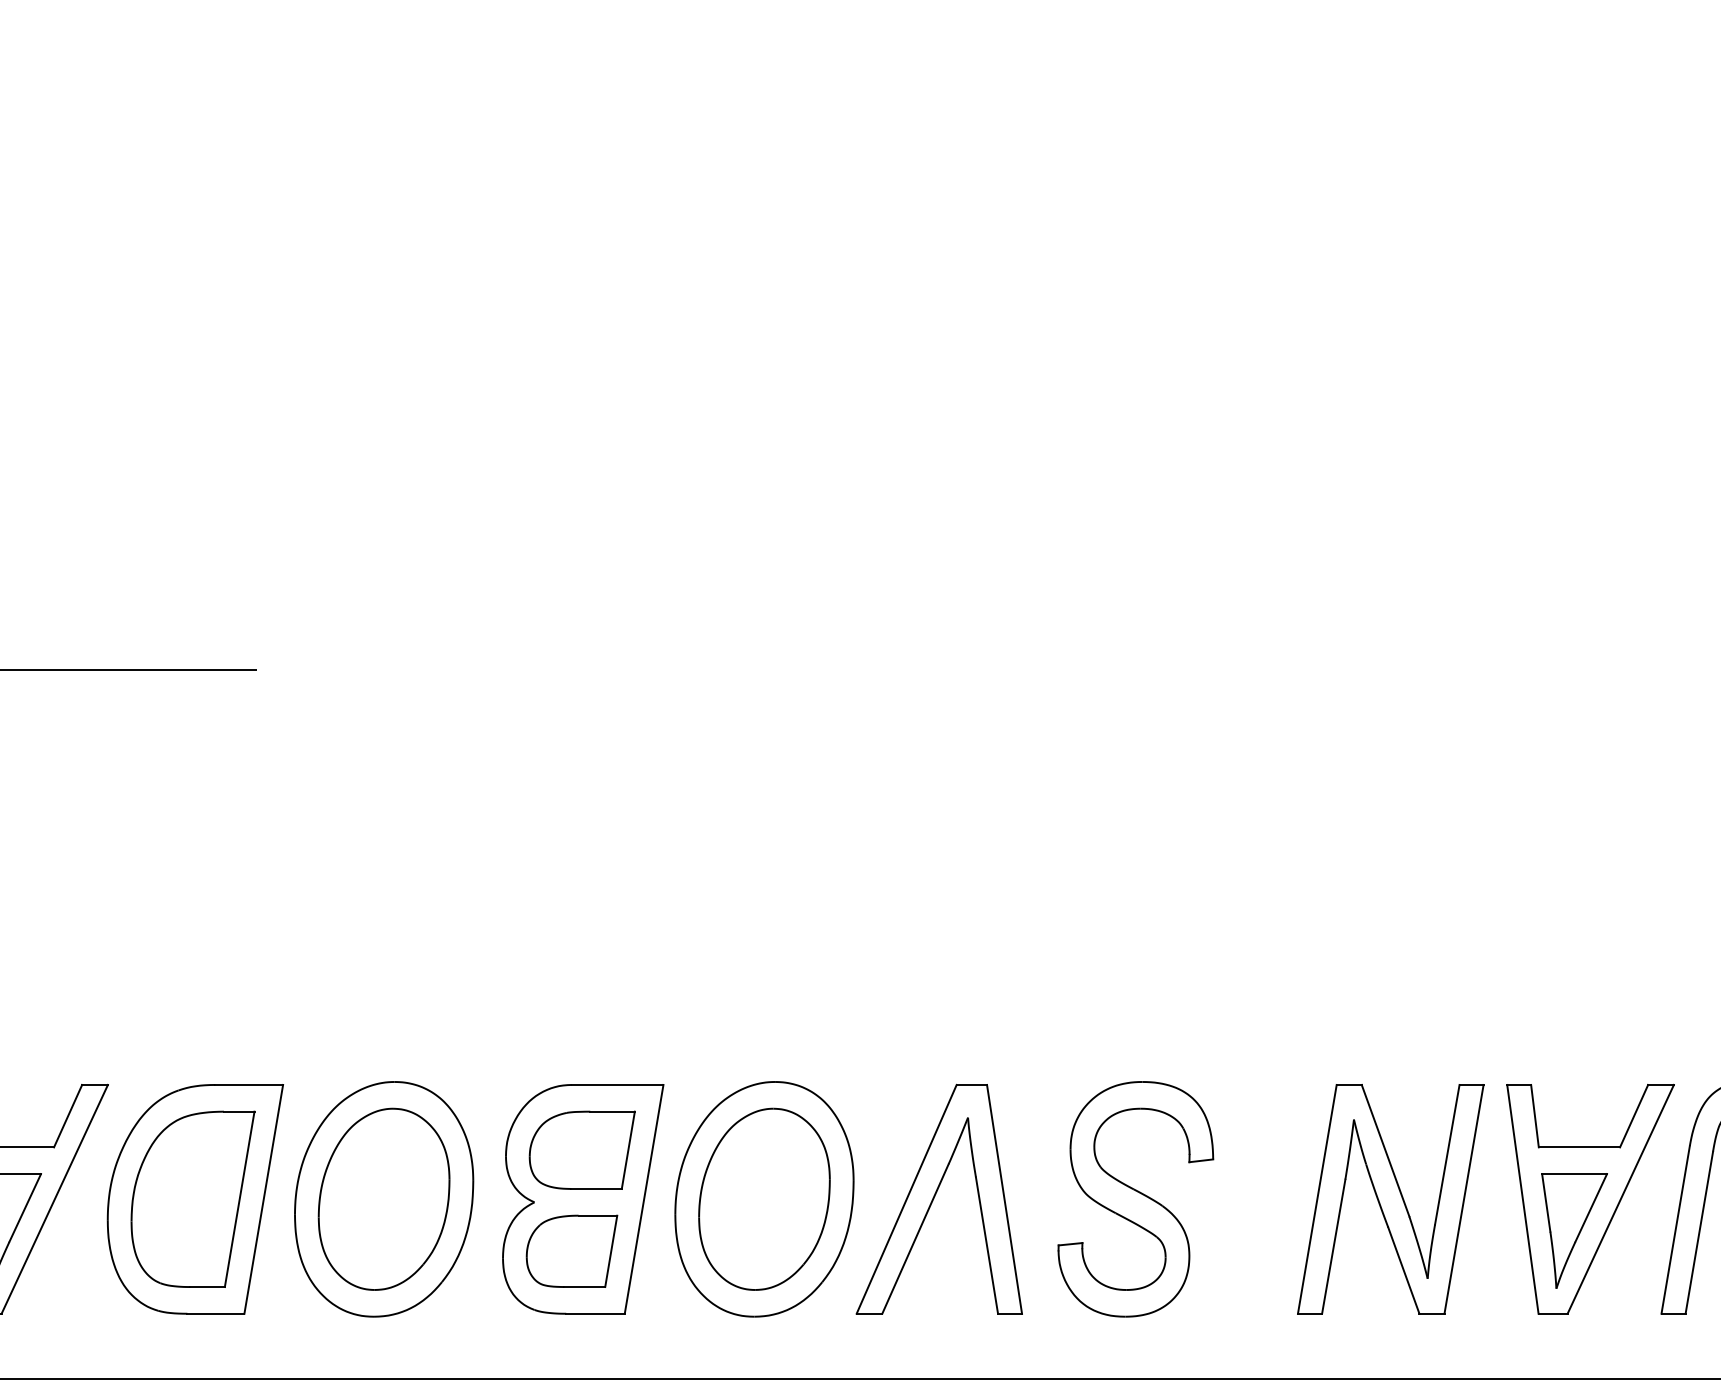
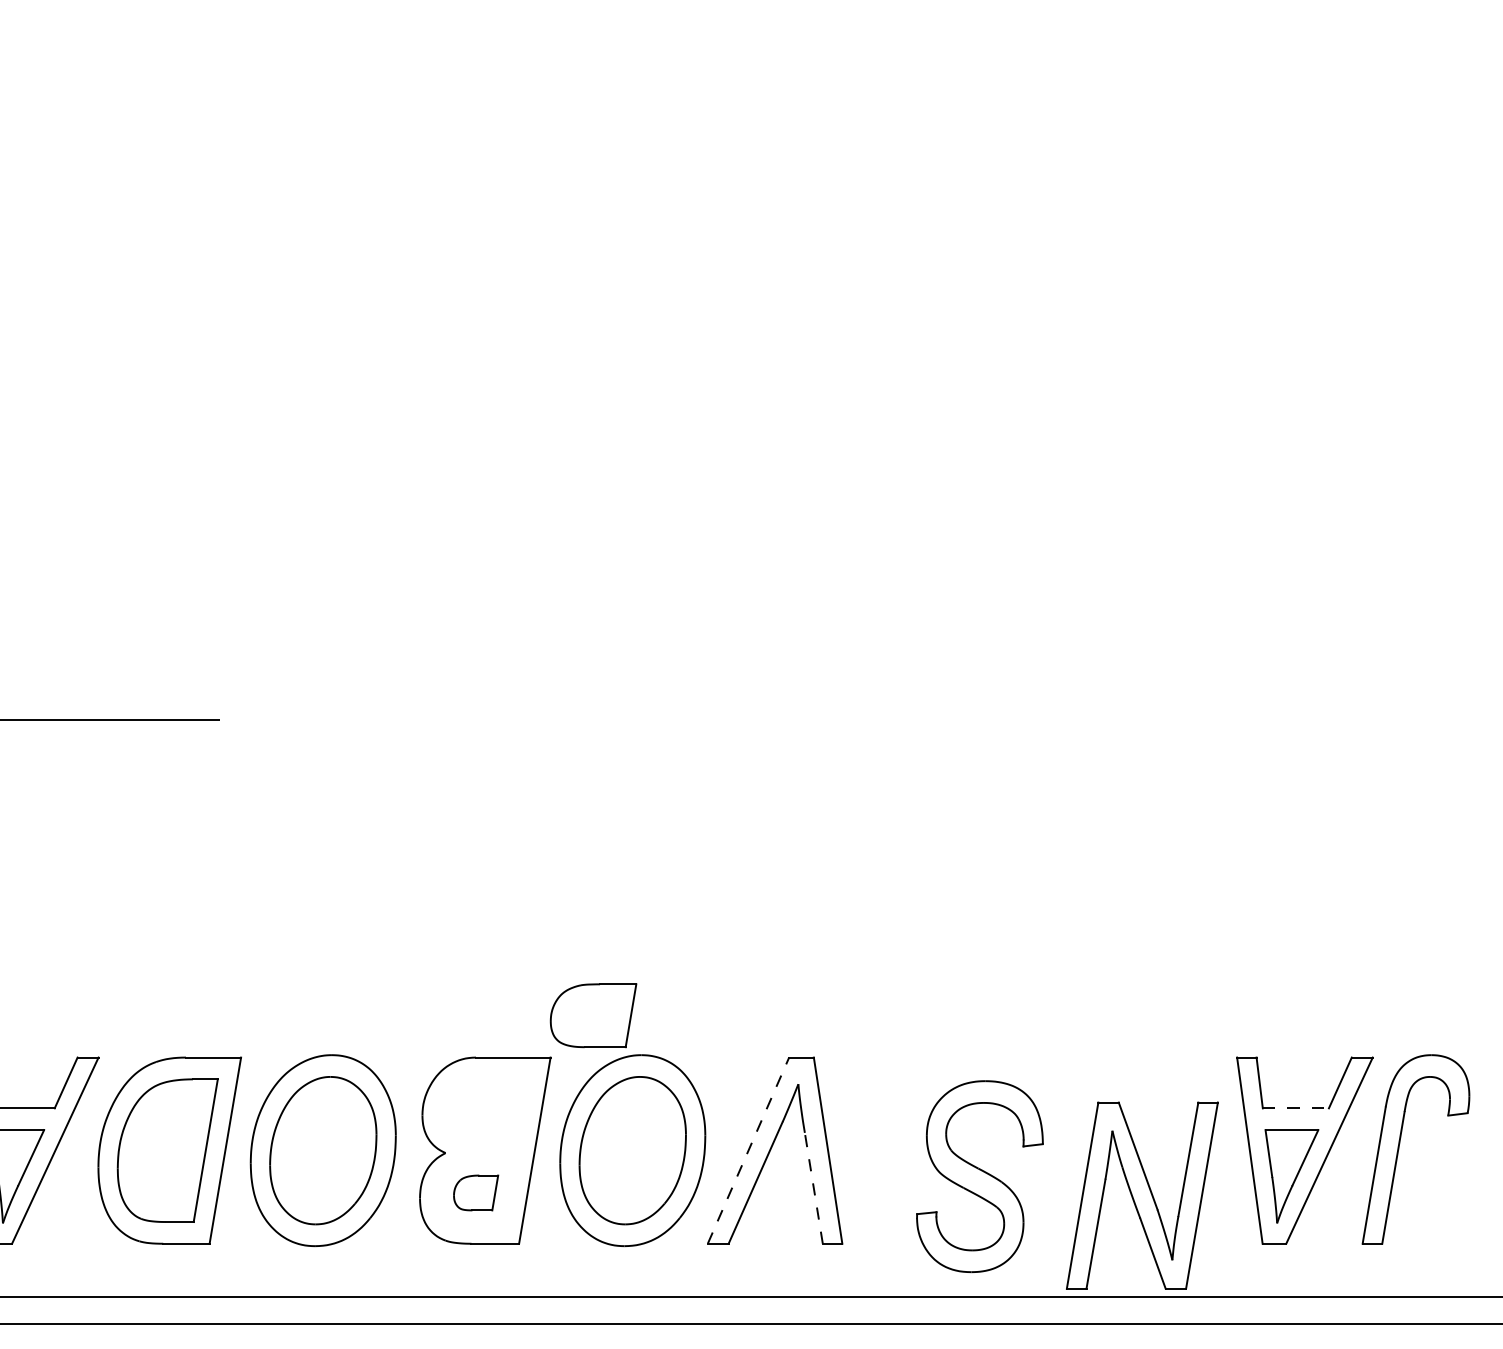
line: (1580, 1147) -> (1296, 1108), solid -> dashed
part: (582, 1149) -> (593, 1015), moved
line: (906, 1199) -> (748, 1150), solid -> dashed
part: (1135, 1199) -> (979, 1176), moved
part: (1390, 1199) -> (1142, 1195), moved
line: (986, 1244) -> (813, 1187), solid -> dashed
part: (571, 1250) -> (475, 1192), size x0.6

